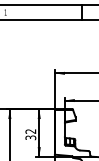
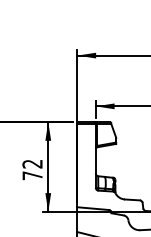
text: (30, 137) -> (31, 175), 32 -> 72

